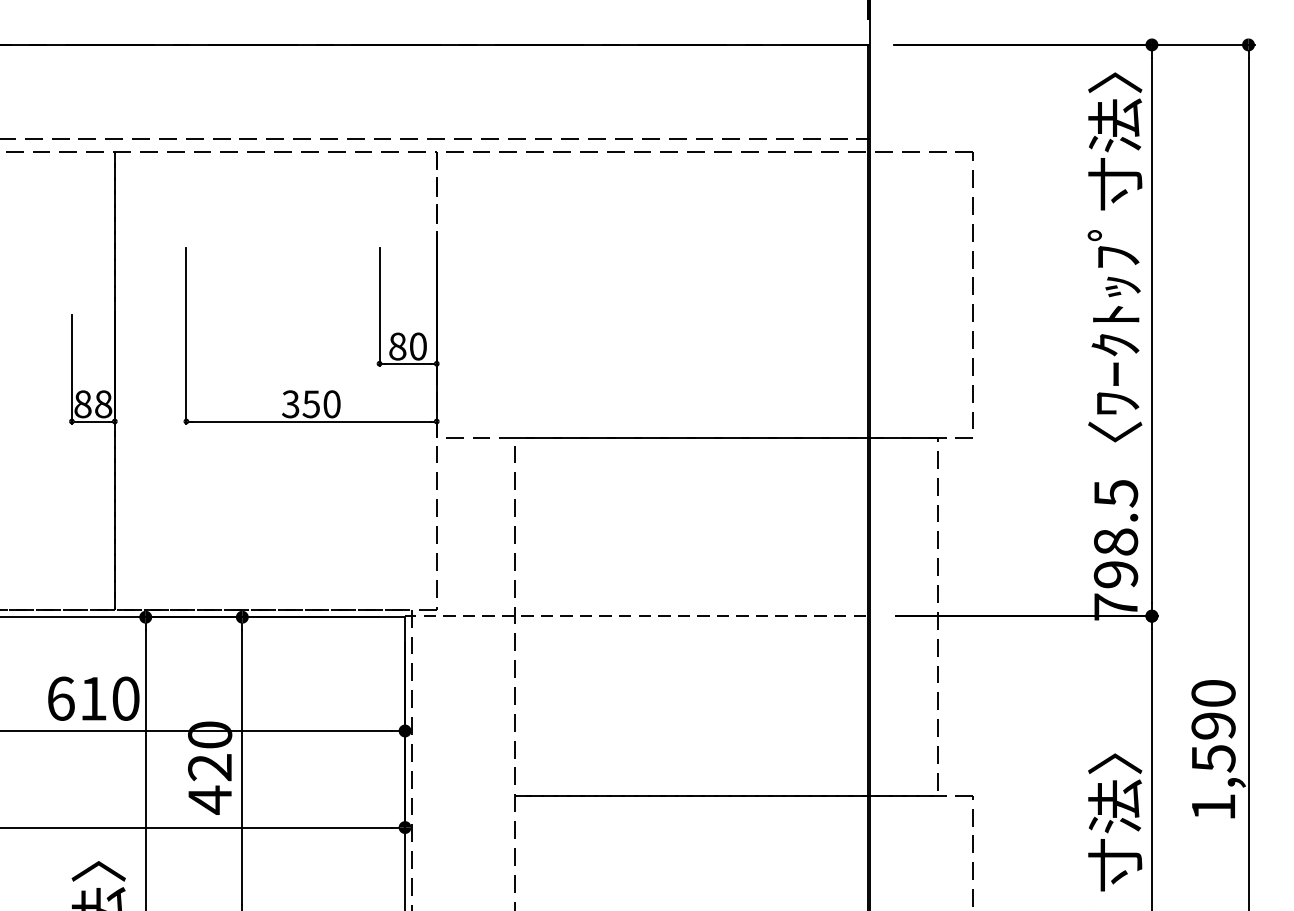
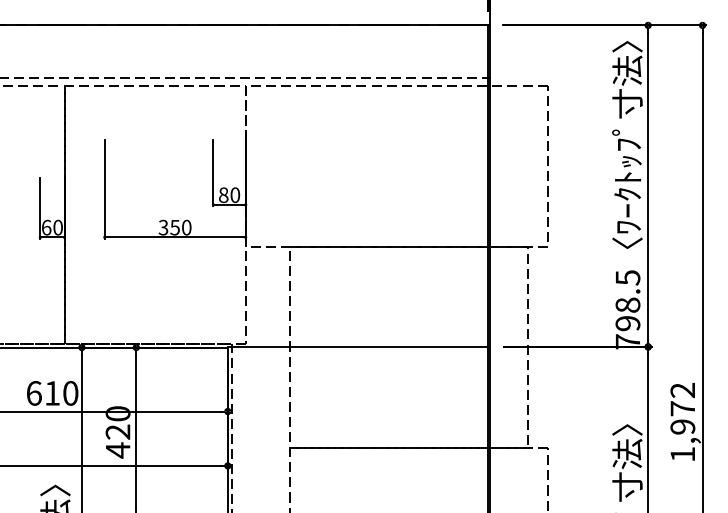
text: (91, 403) -> (51, 227), 88 -> 60
line: (635, 615) -> (357, 346), dashed -> solid
text: (1212, 725) -> (682, 408), 1,590 -> 1,972

